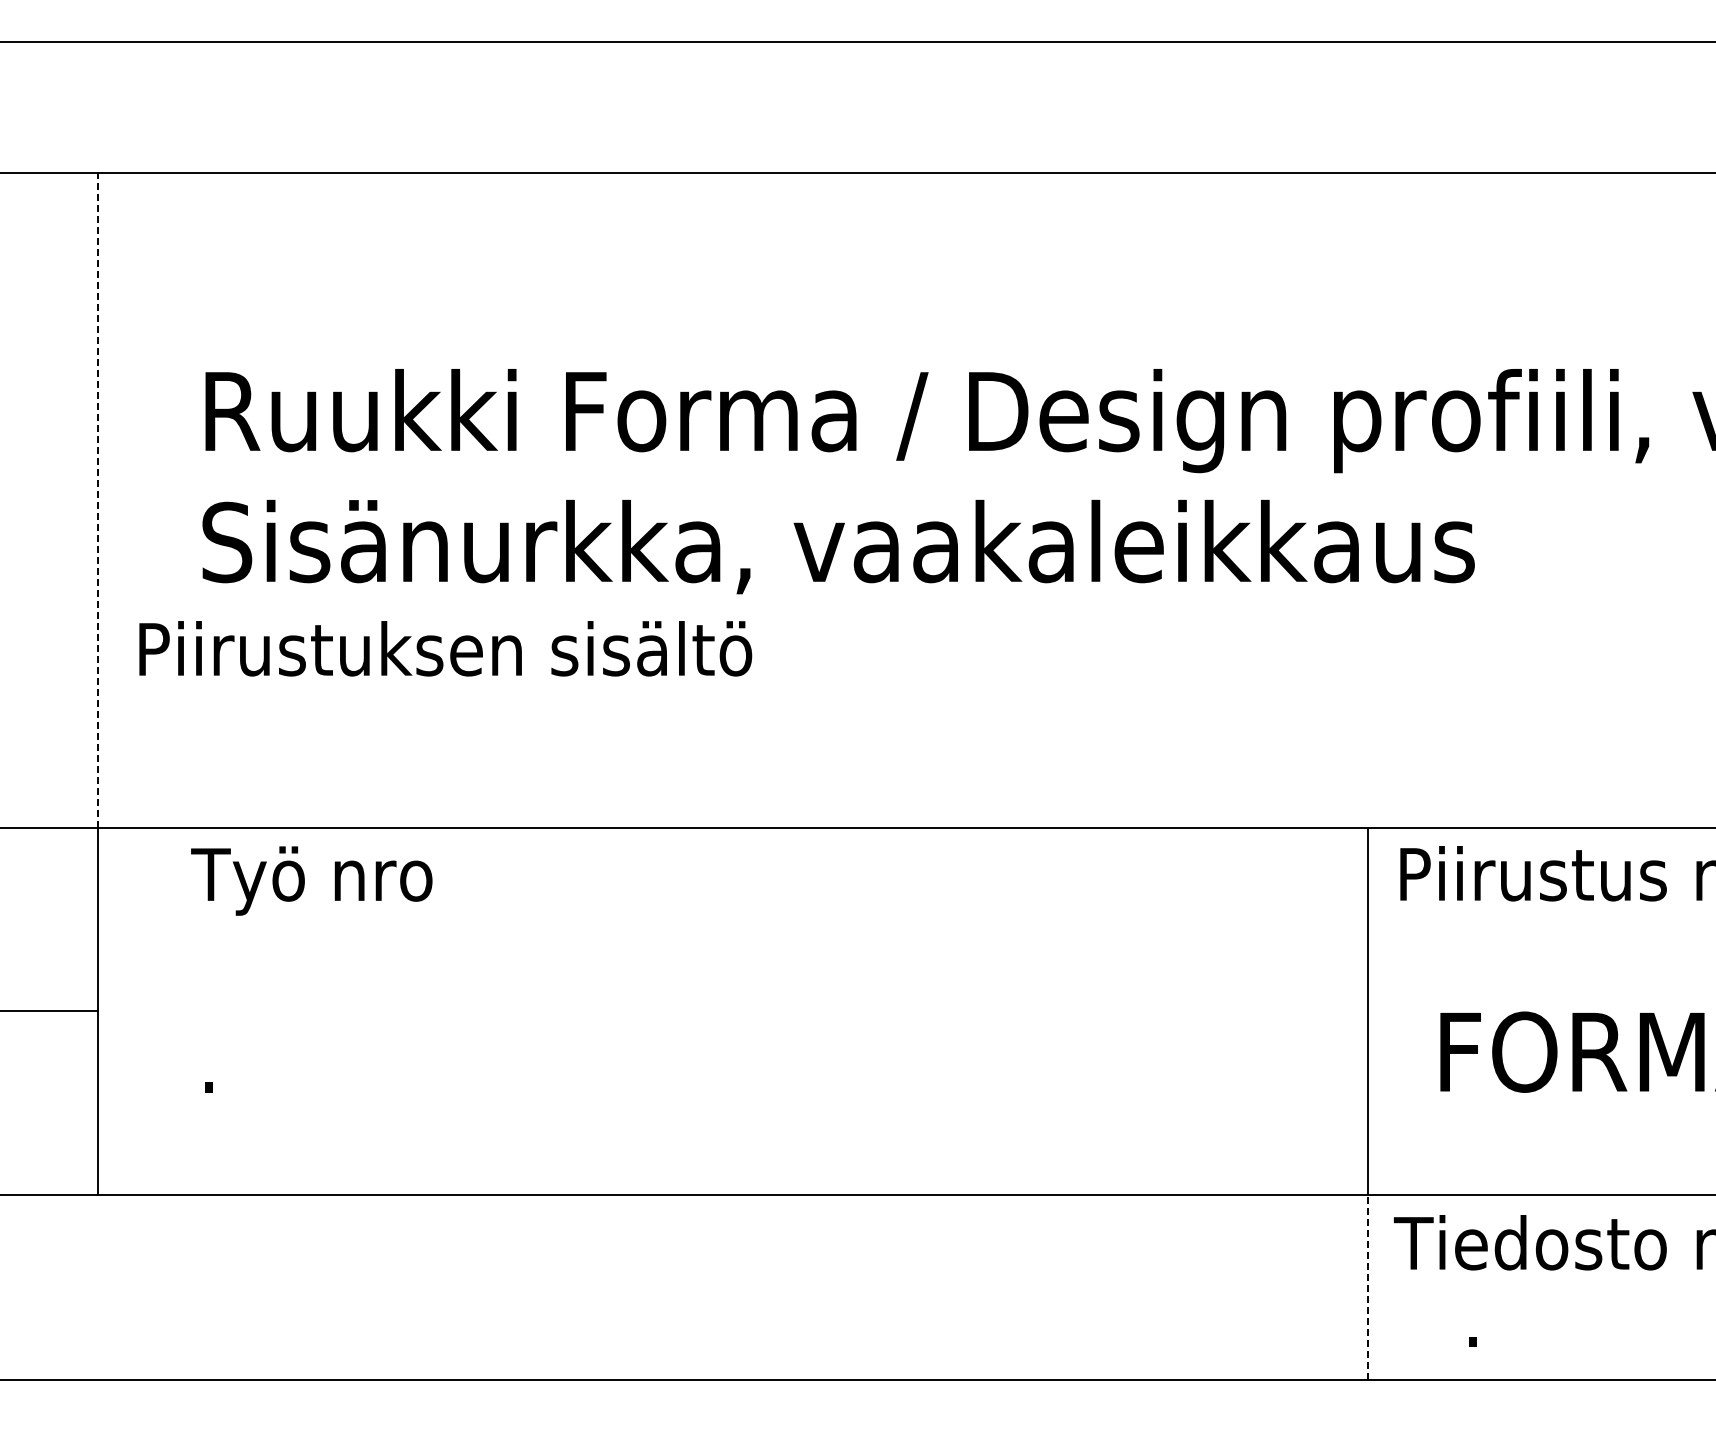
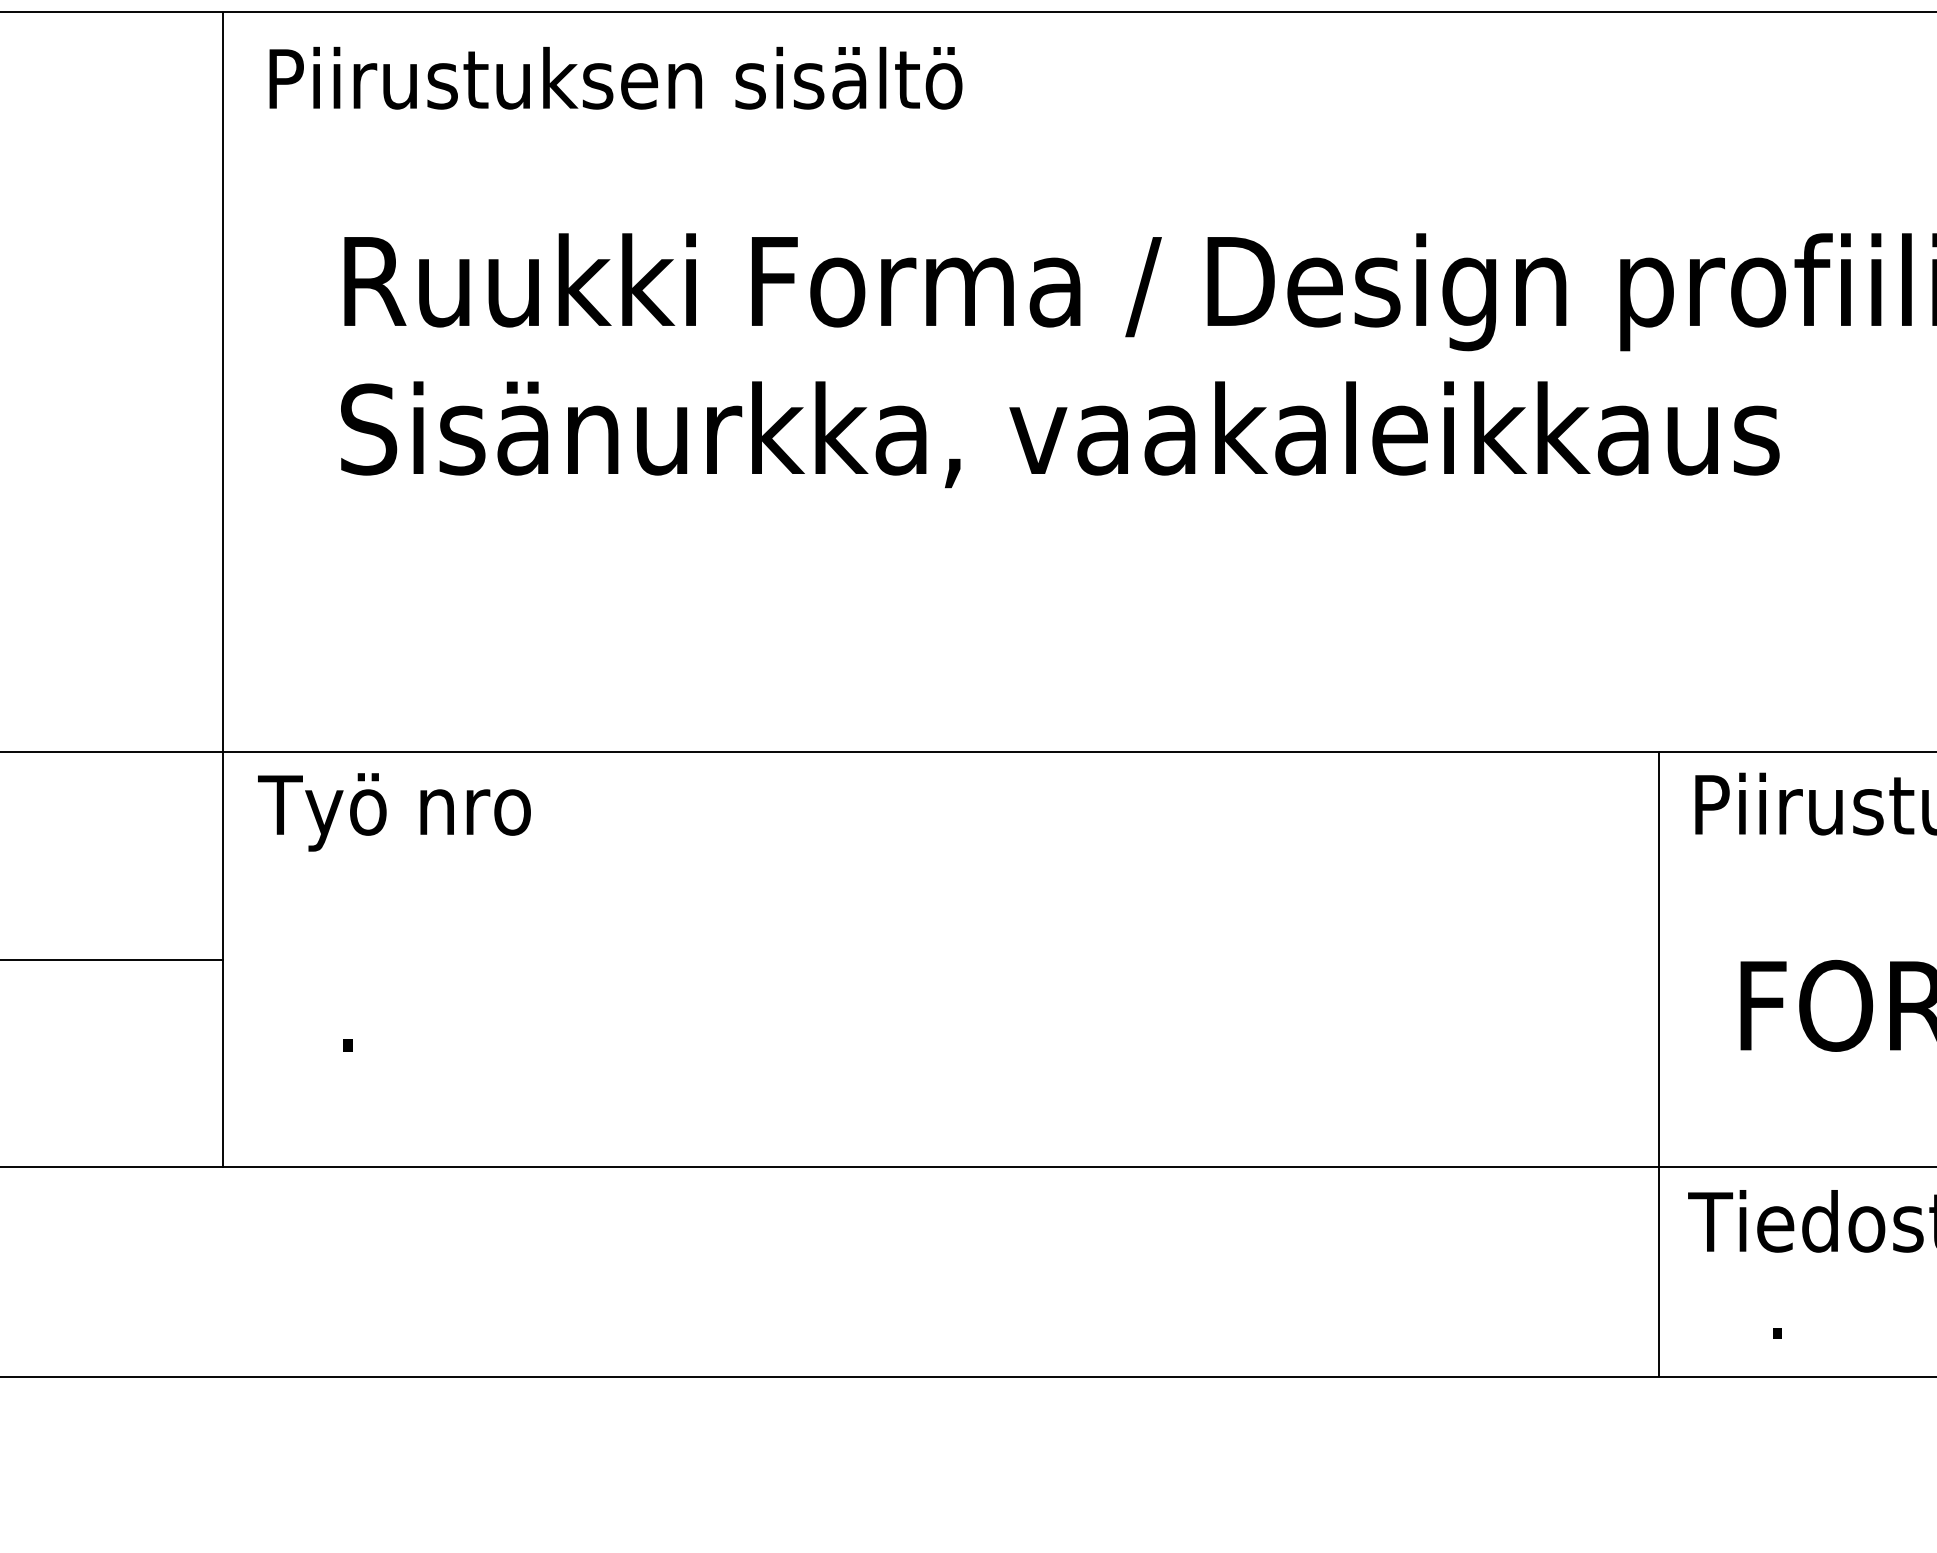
line: (97, 500) -> (222, 382), dashed -> solid
text: (445, 648) -> (615, 77), moved
text: (311, 880) -> (394, 811), moved
line: (1368, 1287) -> (1659, 1271), dashed -> solid

